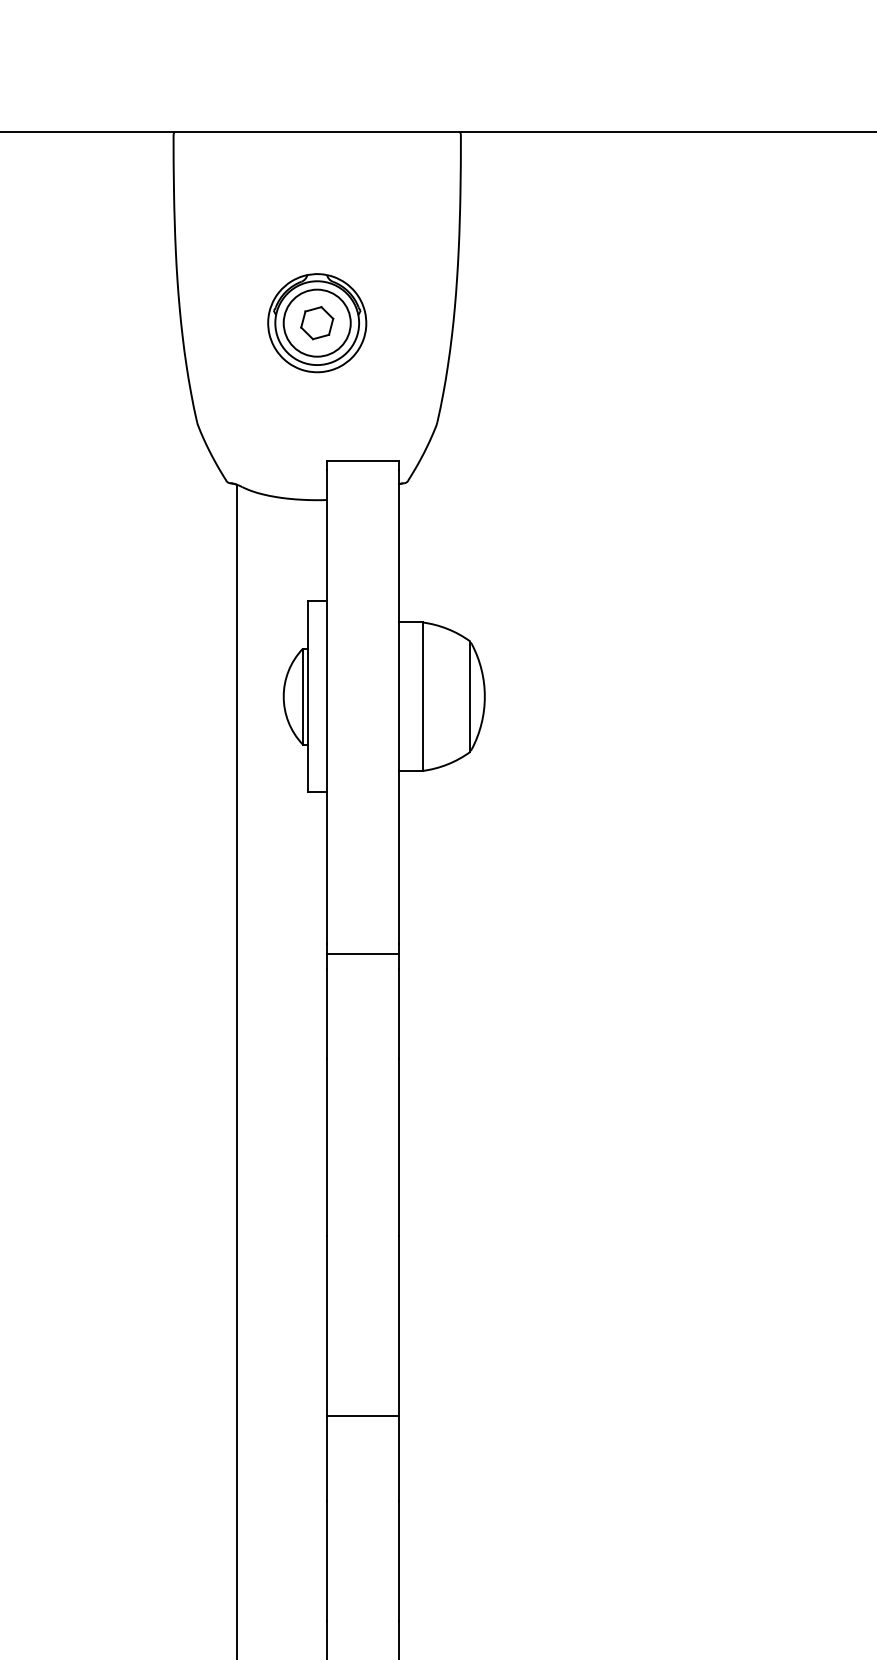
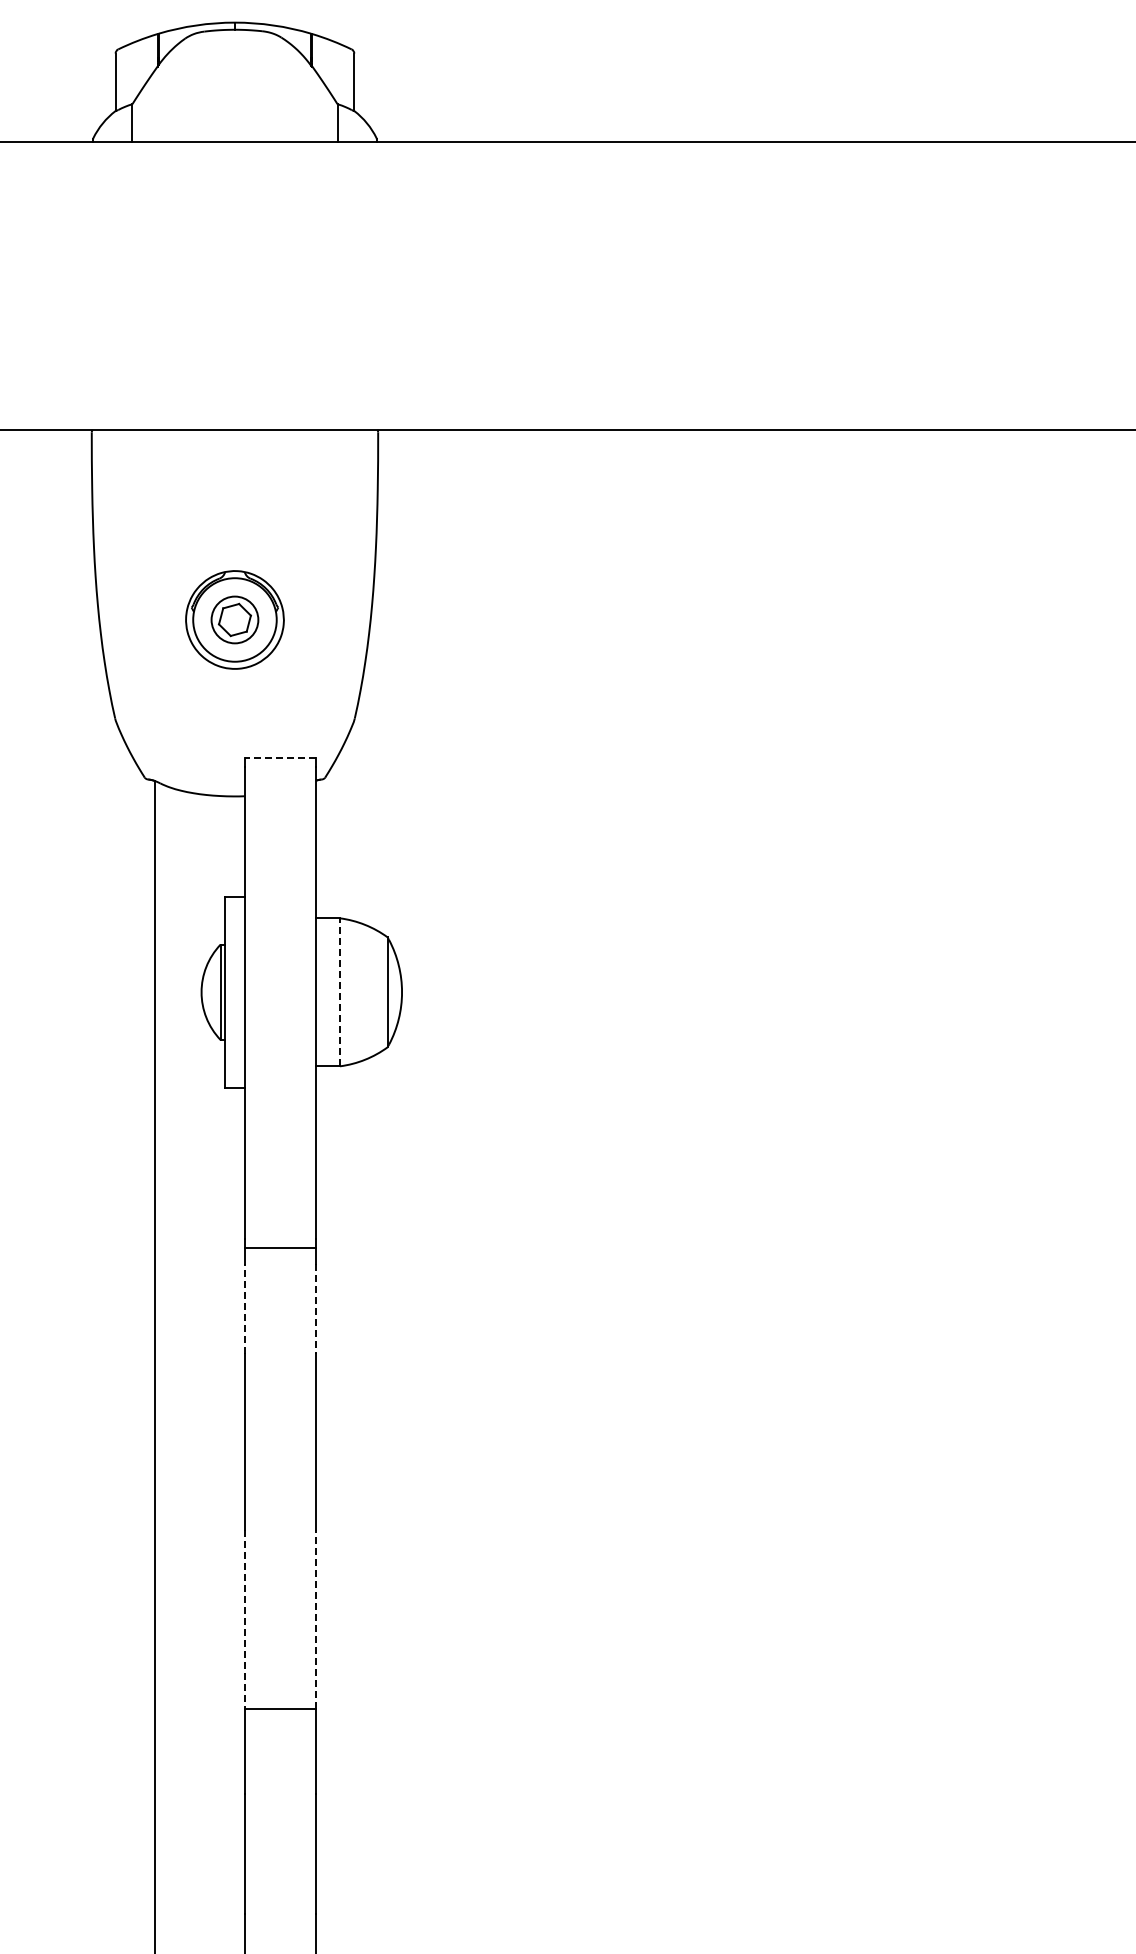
circle: (316, 322) -> (234, 619), size x0.7
line: (362, 461) -> (280, 757), solid -> dashed
line: (422, 696) -> (339, 992), solid -> dashed
line: (326, 1013) -> (244, 1308), solid -> dashed
line: (399, 1013) -> (316, 1308), solid -> dashed
line: (326, 1325) -> (244, 1619), solid -> dashed
line: (399, 1325) -> (316, 1619), solid -> dashed

